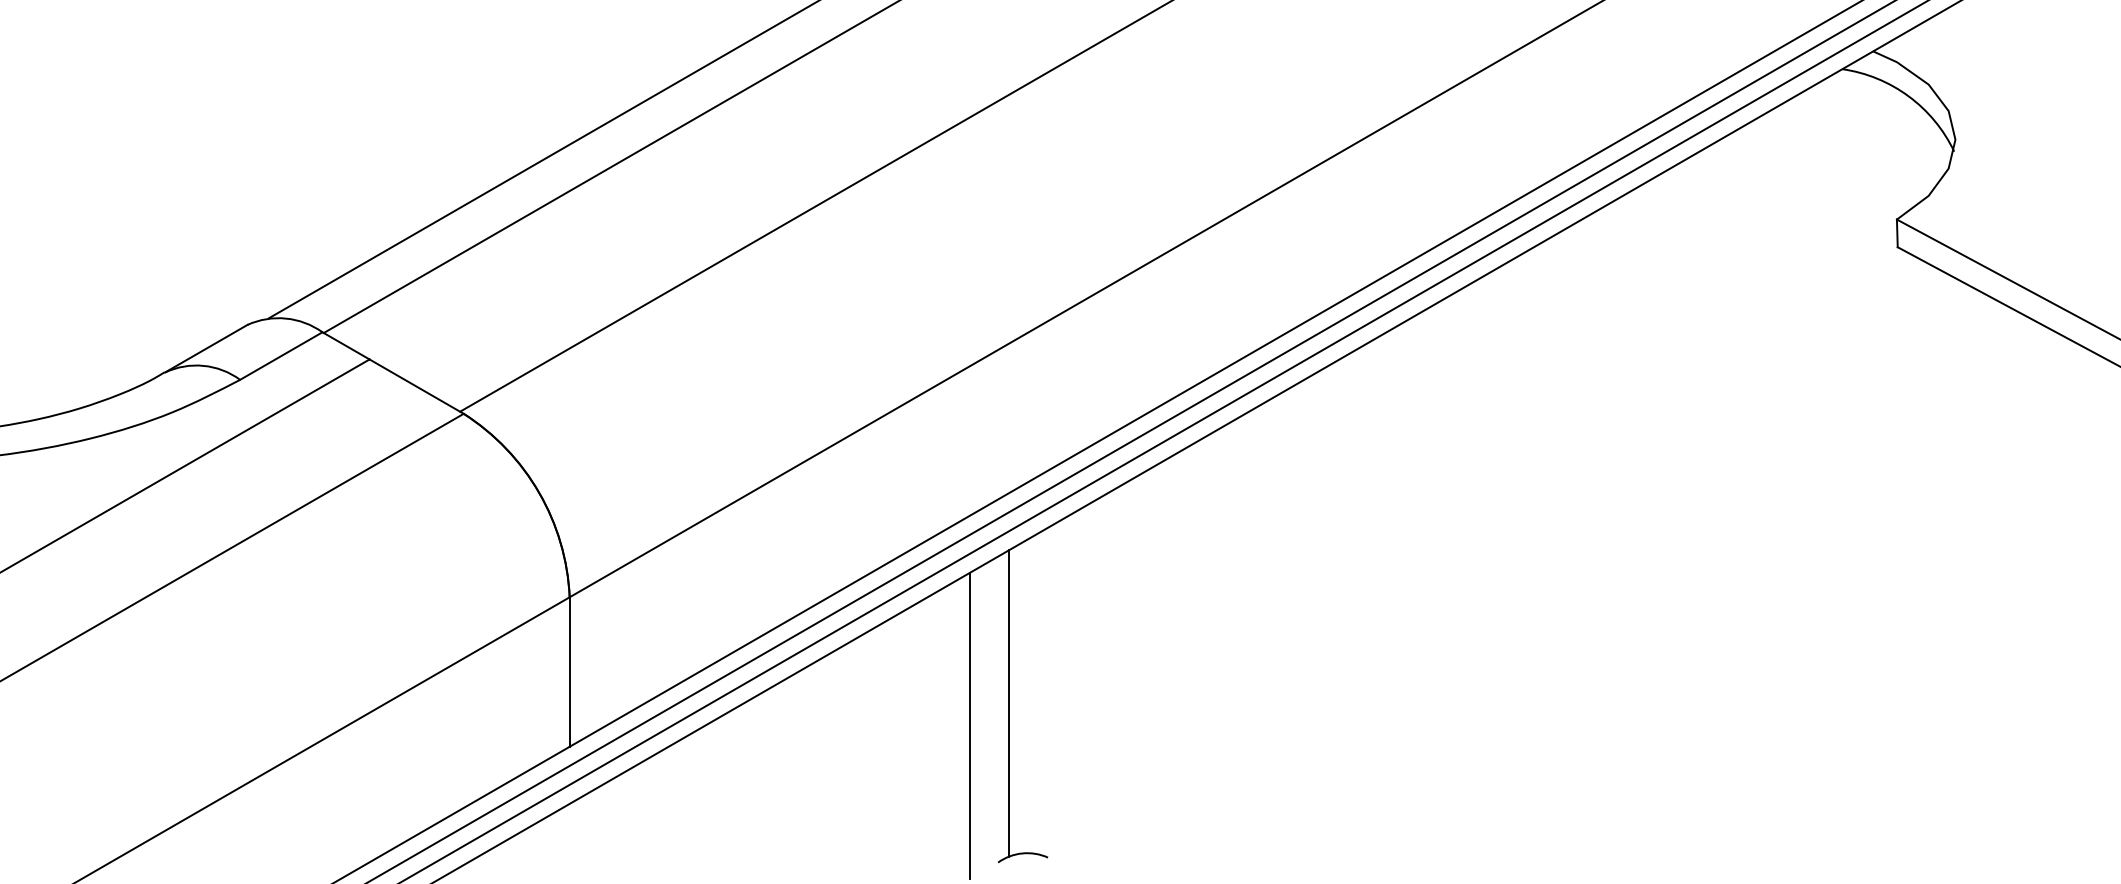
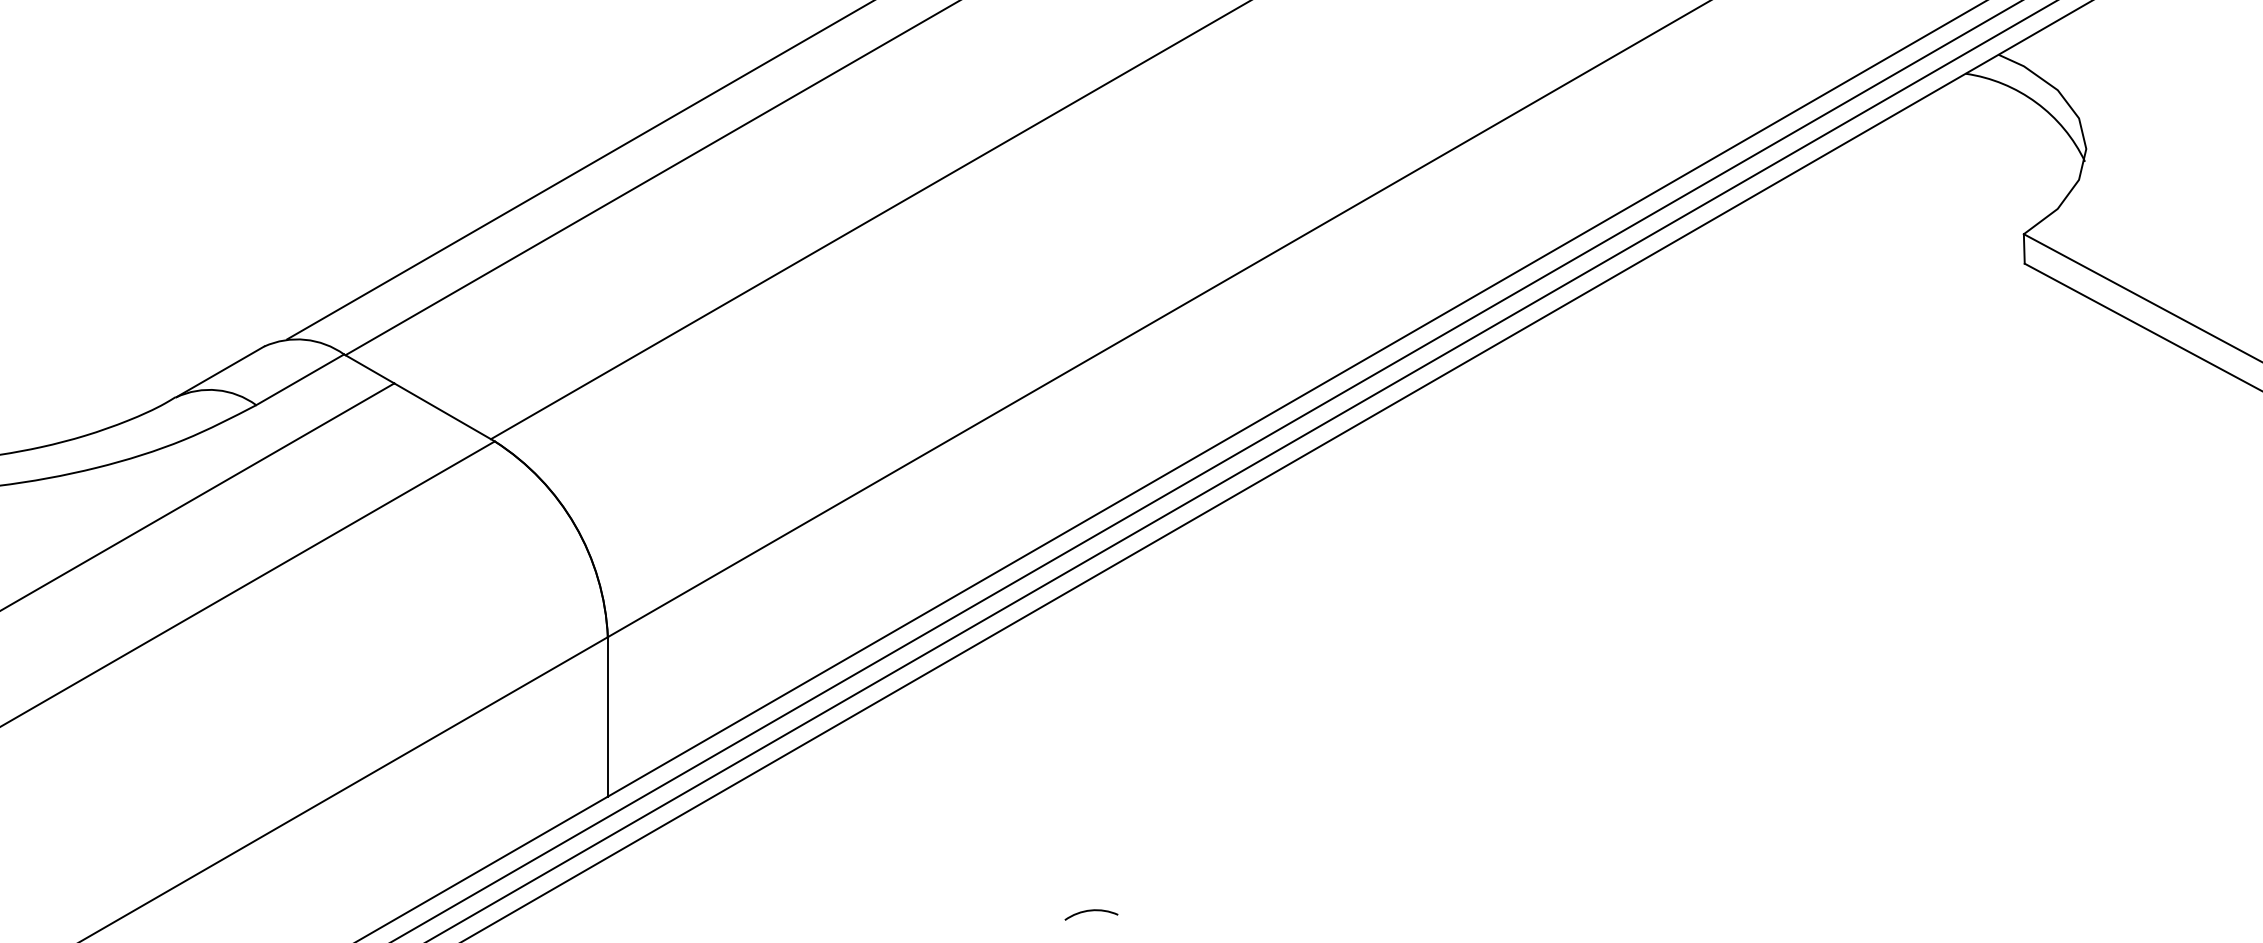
line: (1008, 703) -> (1076, 750), removed
line: (969, 726) -> (1034, 774), removed

